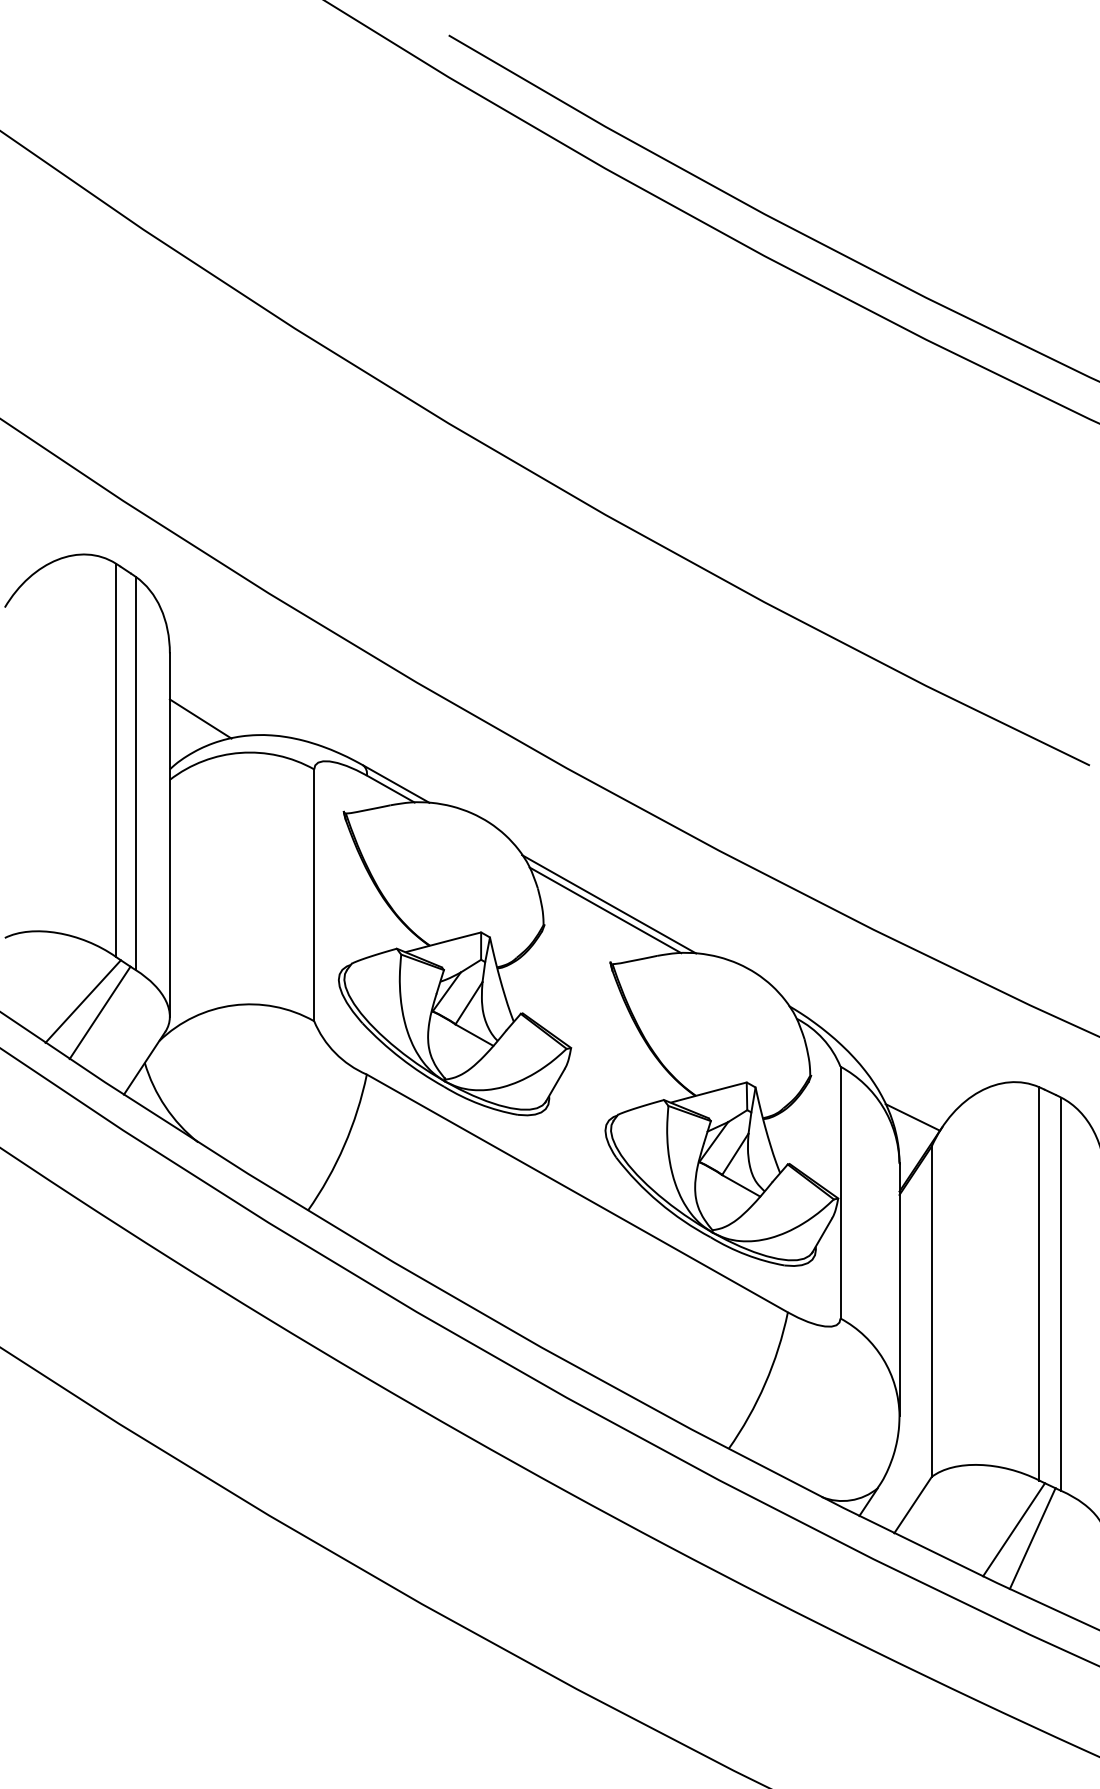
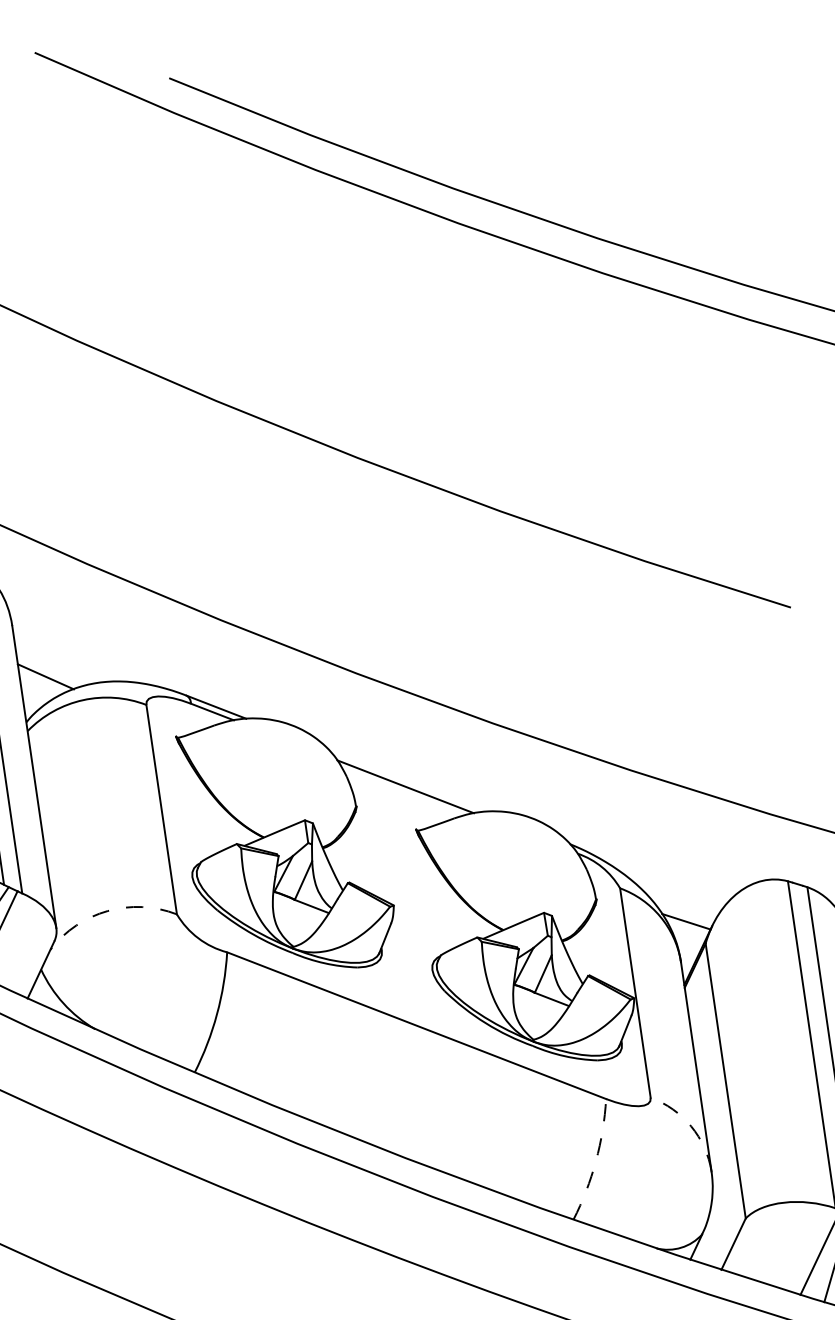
line: (609, 904) -> (408, 781), removed
arc: (233, 1005) -> (107, 911), solid -> dashed
arc: (883, 1359) -> (691, 1126), solid -> dashed
arc: (765, 1383) -> (596, 1160), solid -> dashed

